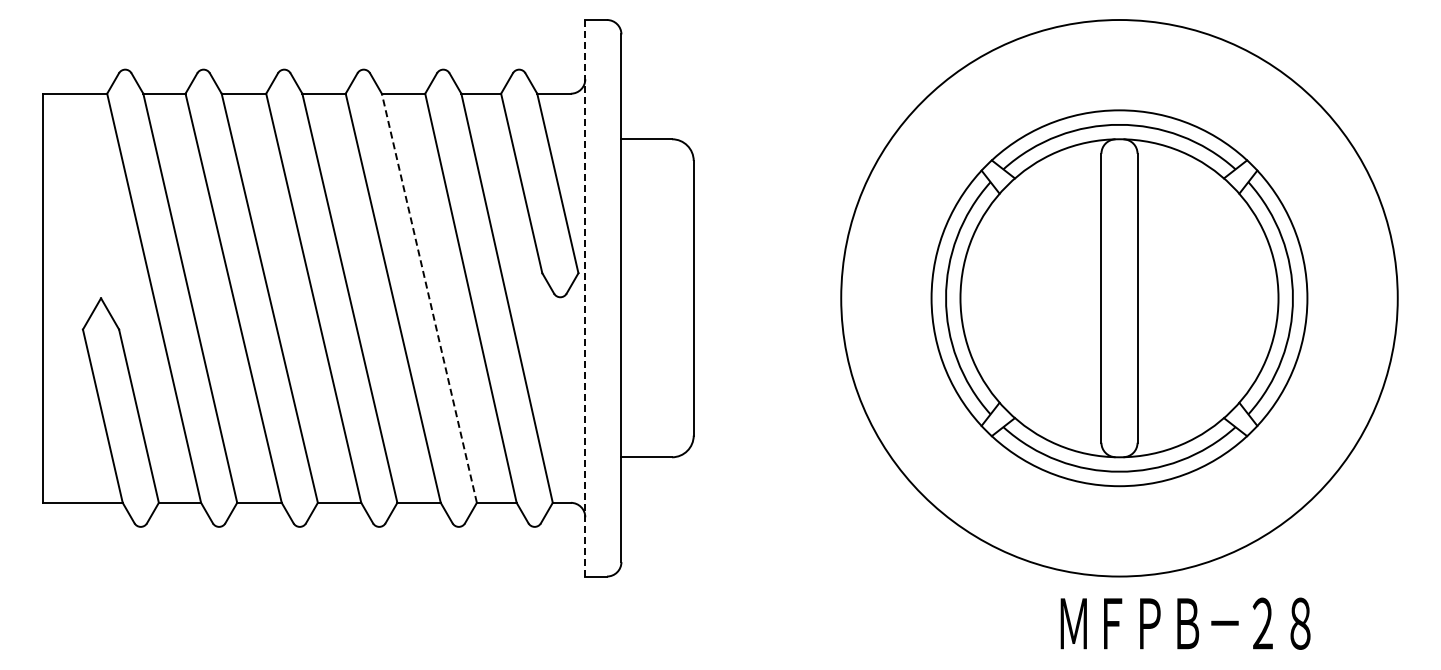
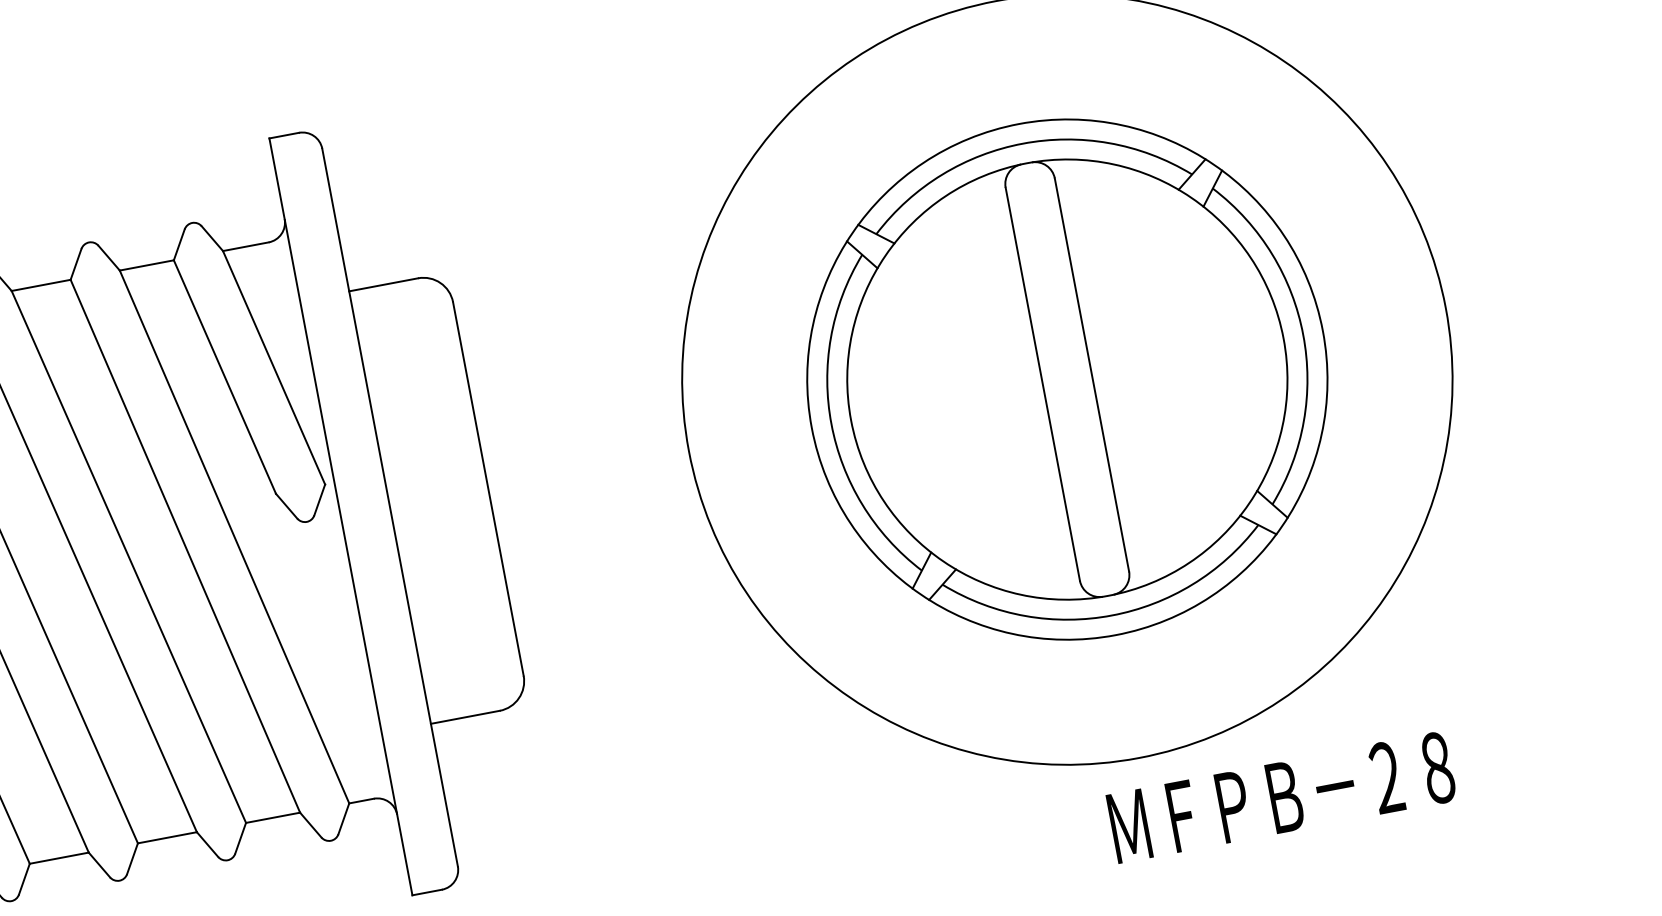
line: (429, 298) -> (129, 557), dashed -> solid
line: (585, 298) -> (341, 517), dashed -> solid
text: (1185, 623) -> (1281, 797), moved

